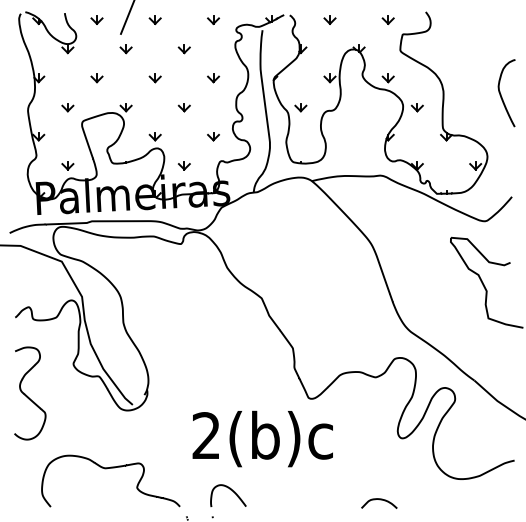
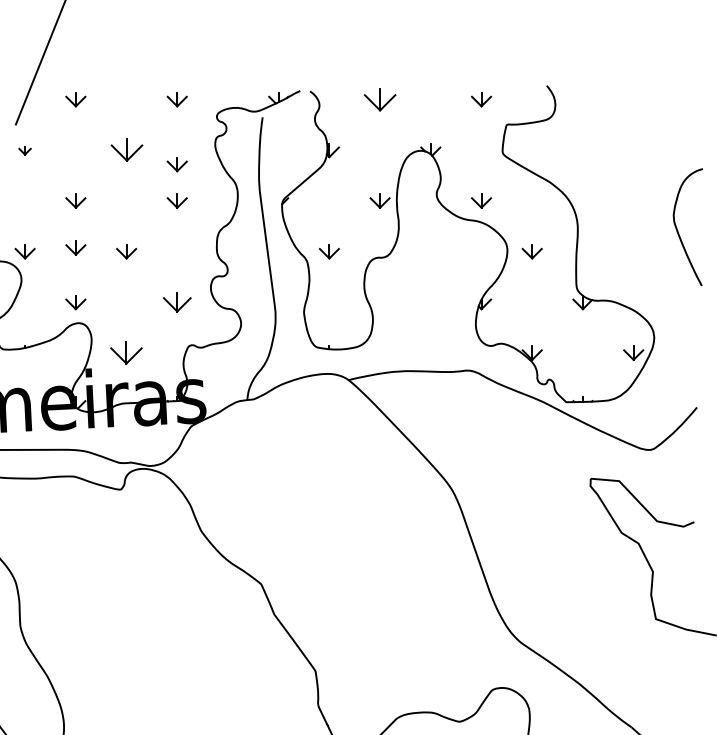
part: (329, 19) -> (379, 98), size x1.6
part: (125, 49) -> (24, 150), size x0.6
part: (183, 49) -> (125, 150), size x1.6
part: (213, 57) -> (177, 164), added
part: (154, 105) -> (74, 248), added
part: (213, 136) -> (177, 302), size x1.4
part: (184, 165) -> (126, 352), size x1.6

